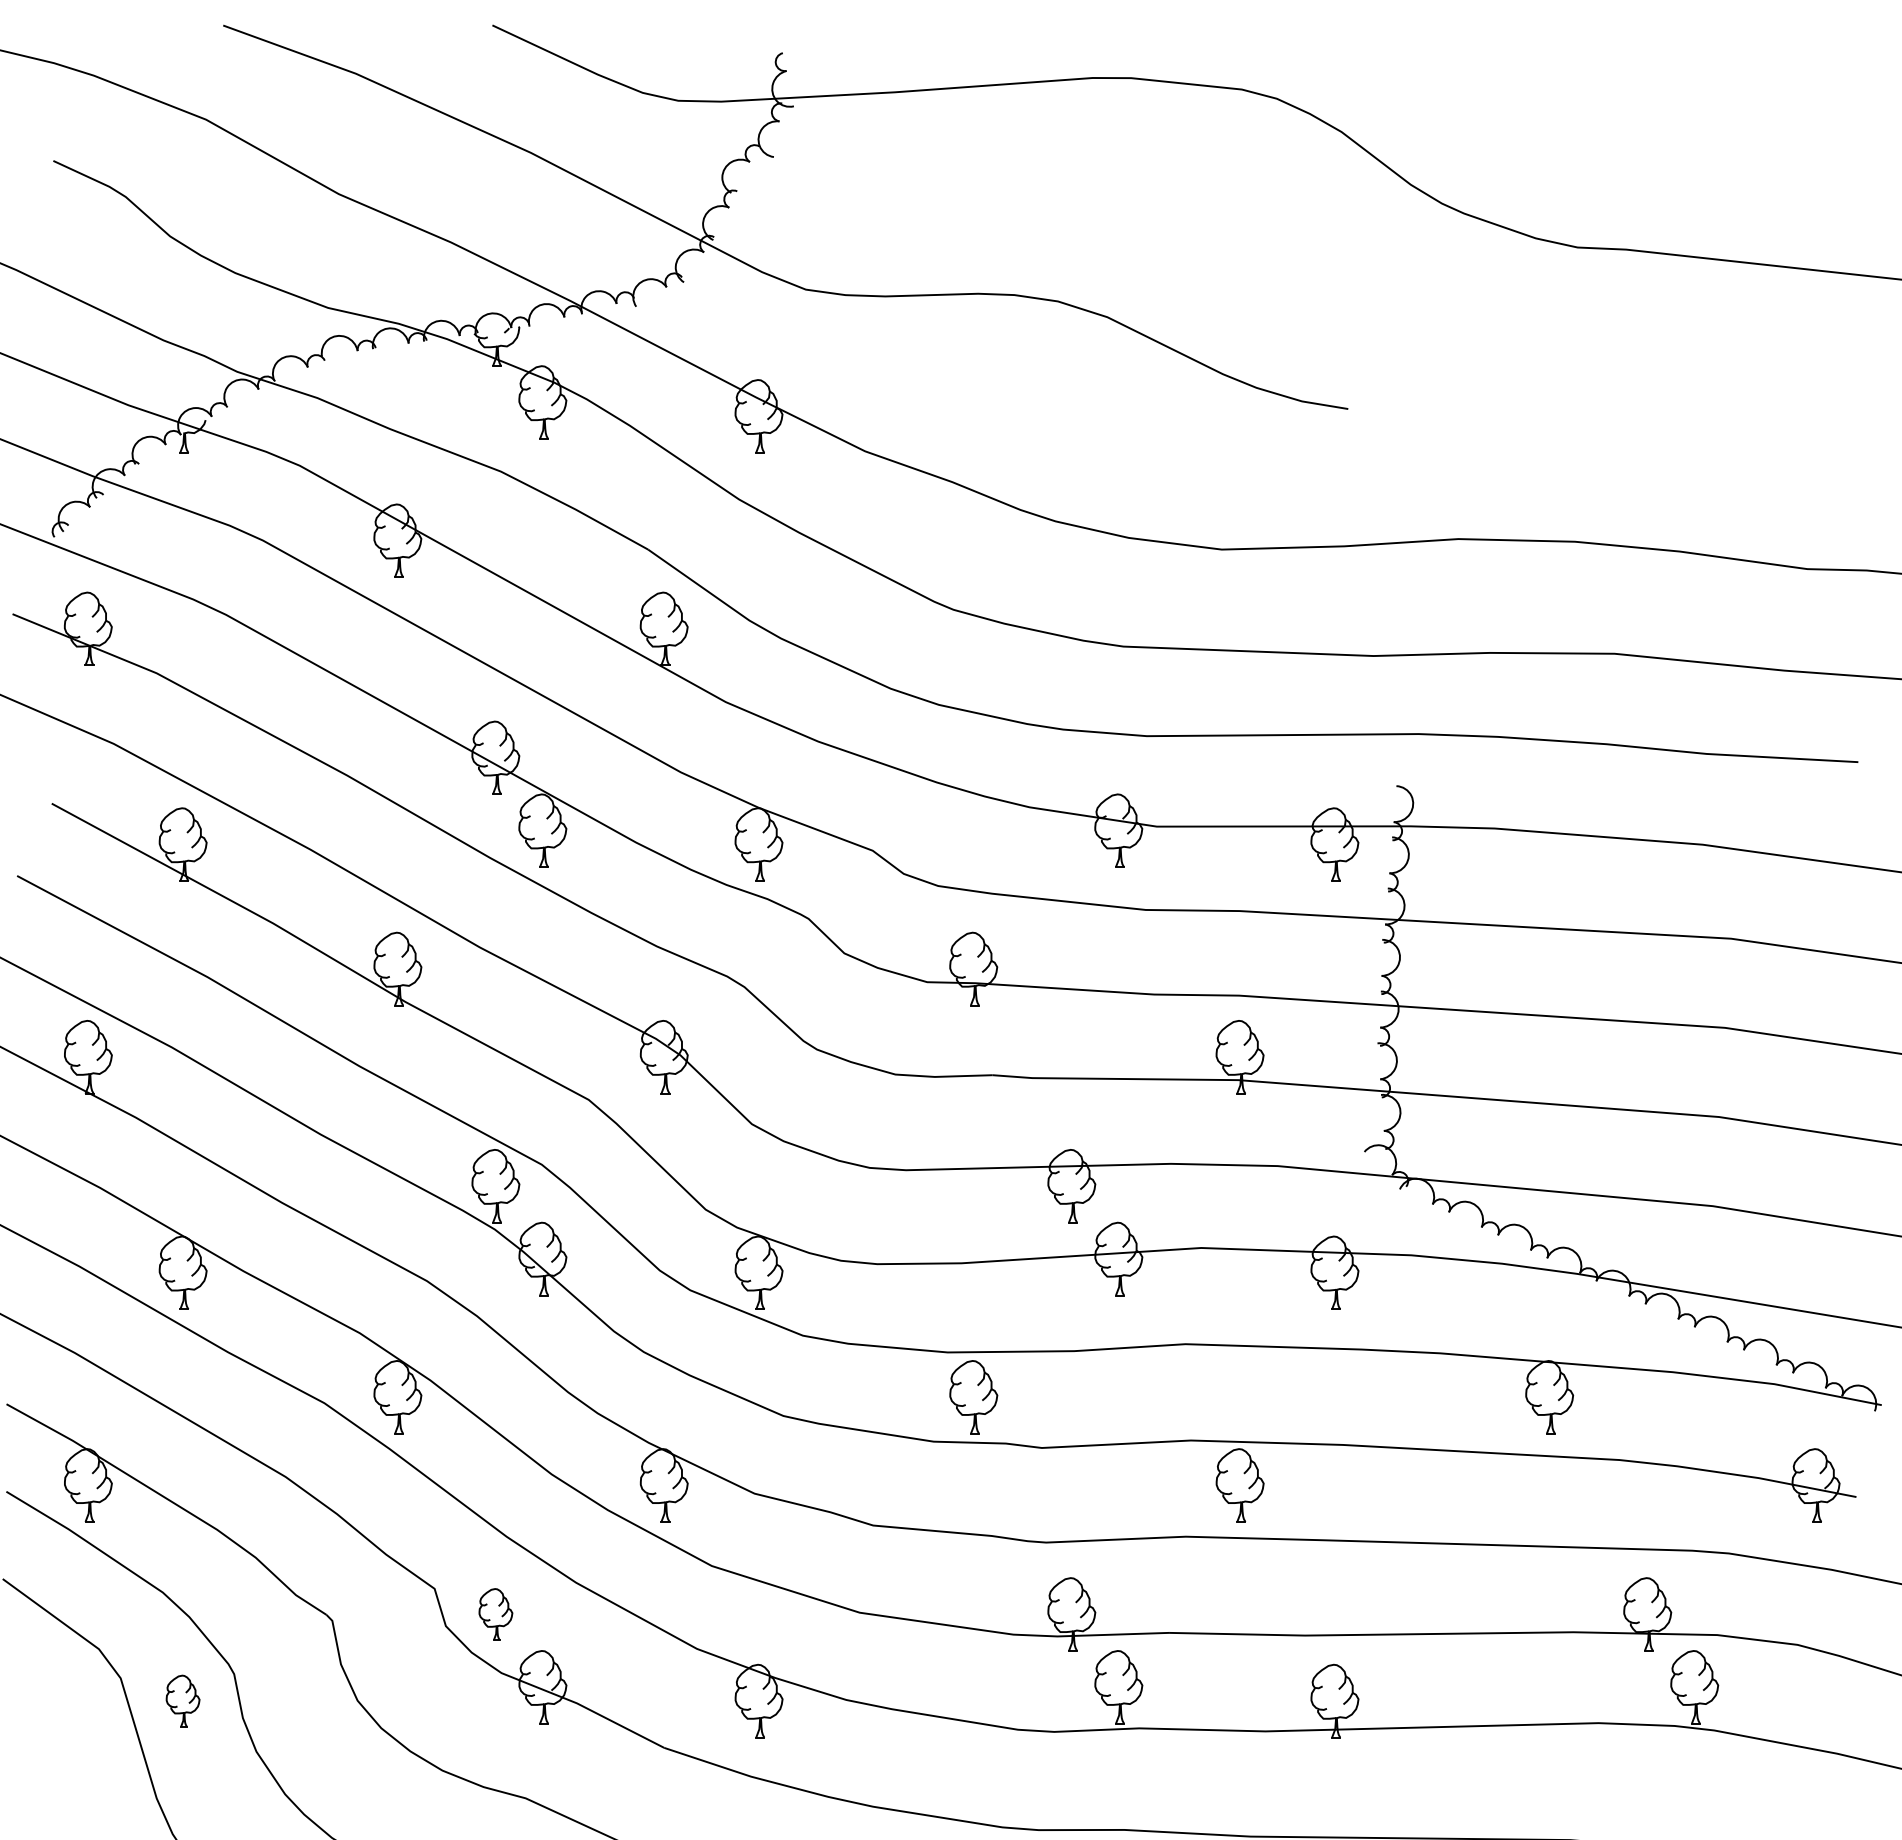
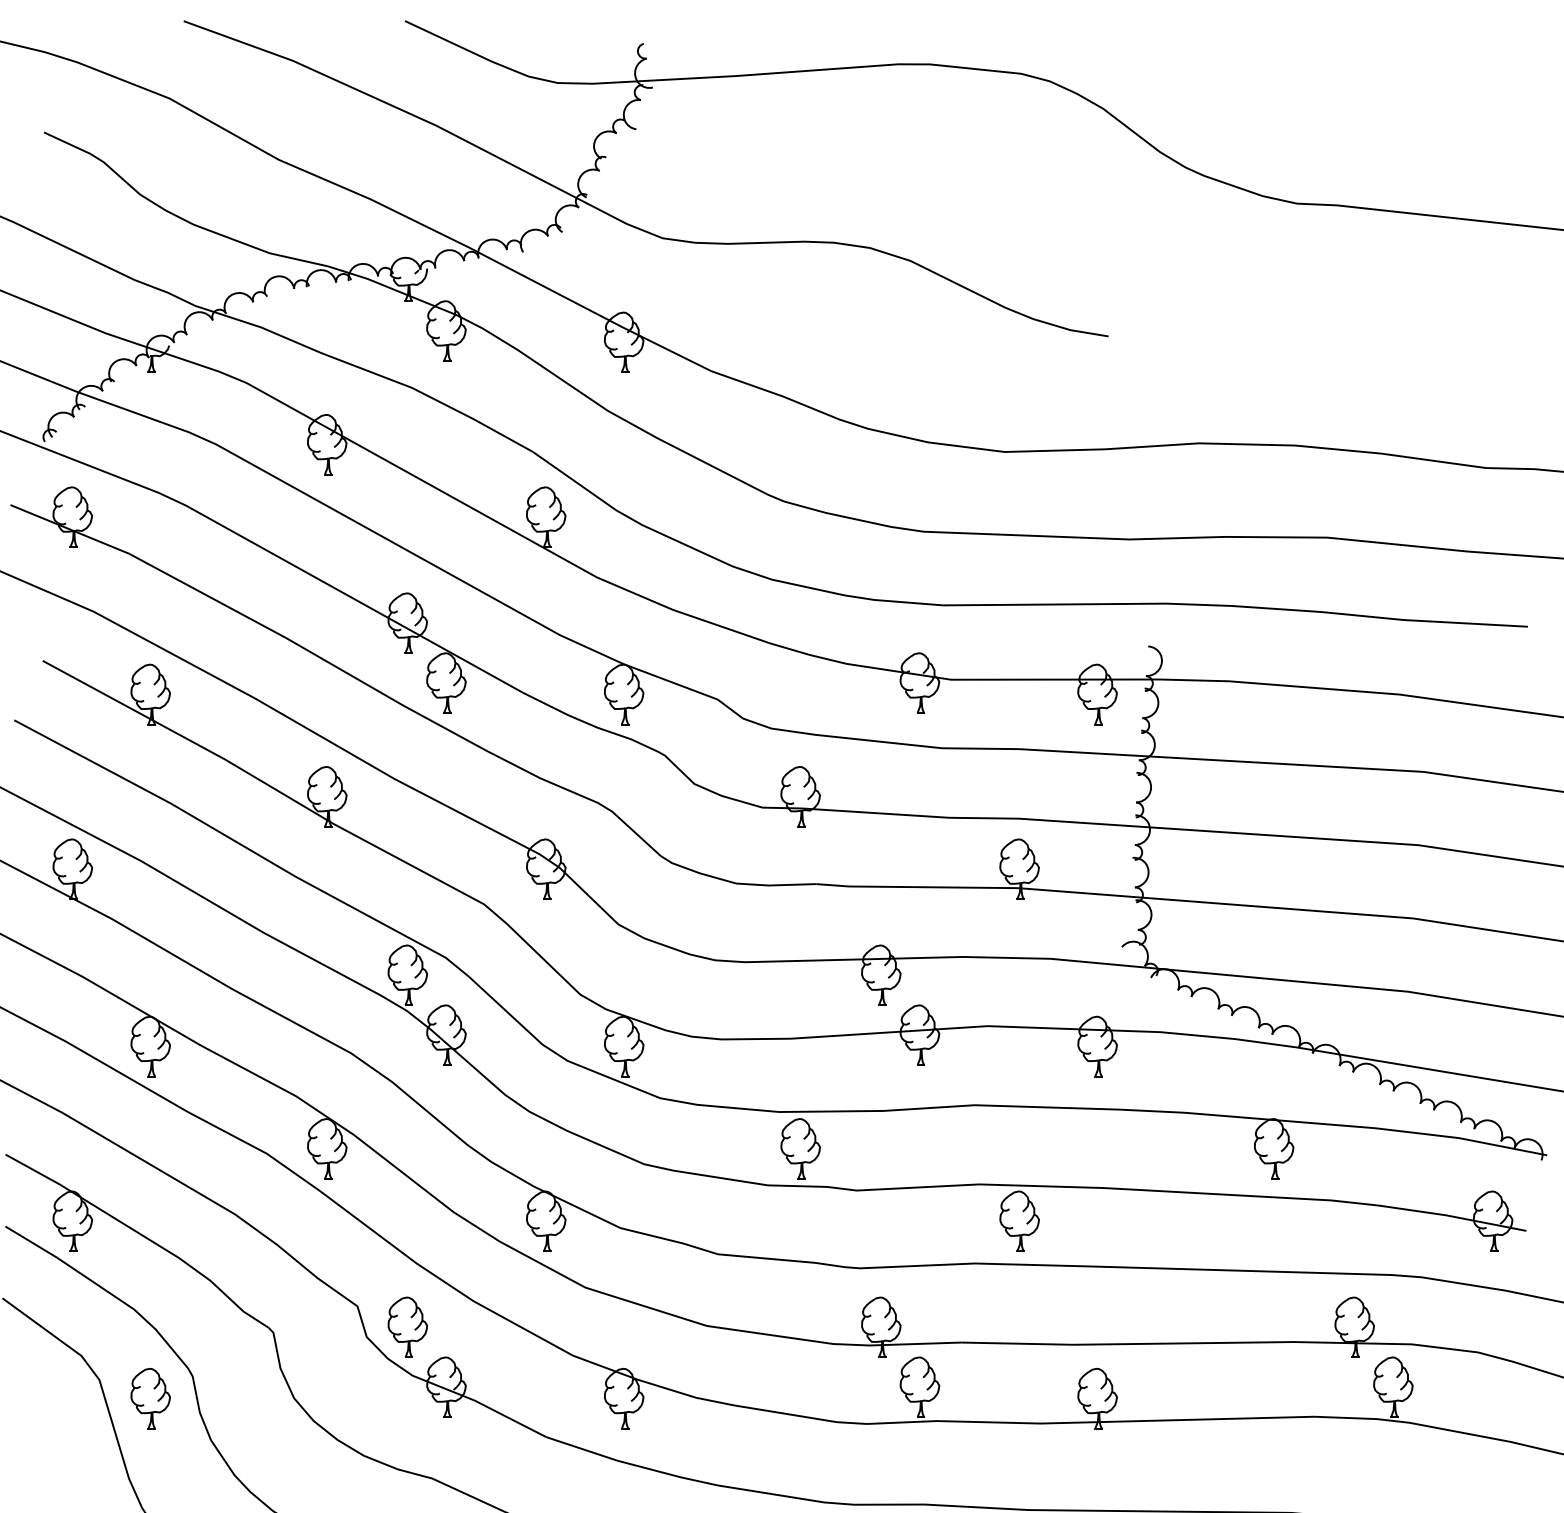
part: (495, 1614) -> (407, 1327), size x1.43
part: (182, 1700) -> (150, 1398), size x1.43

